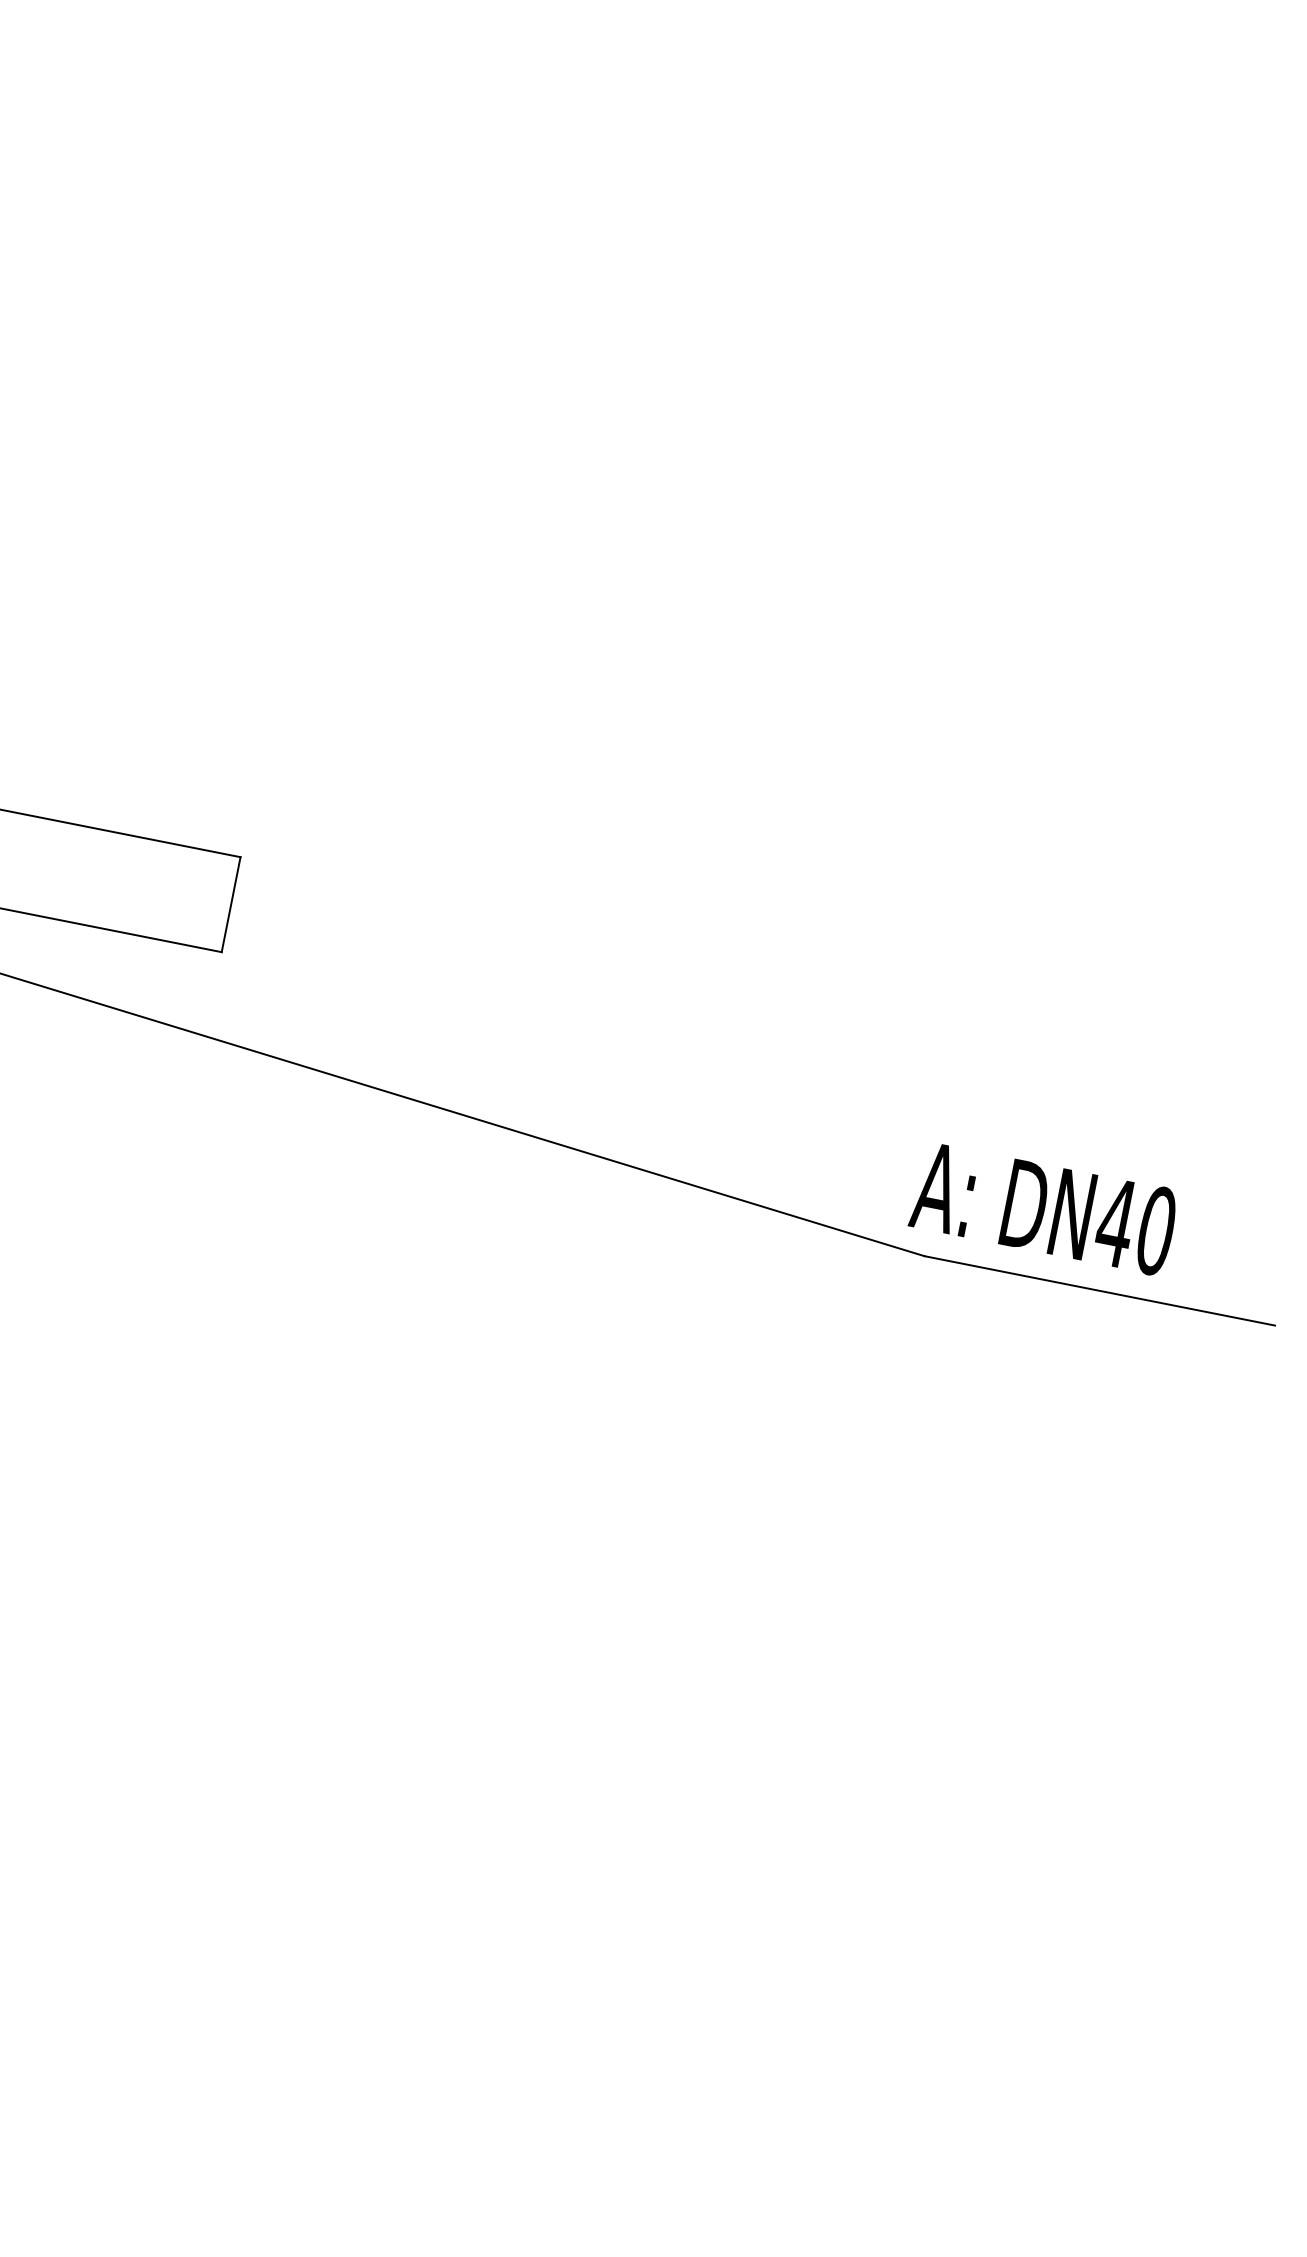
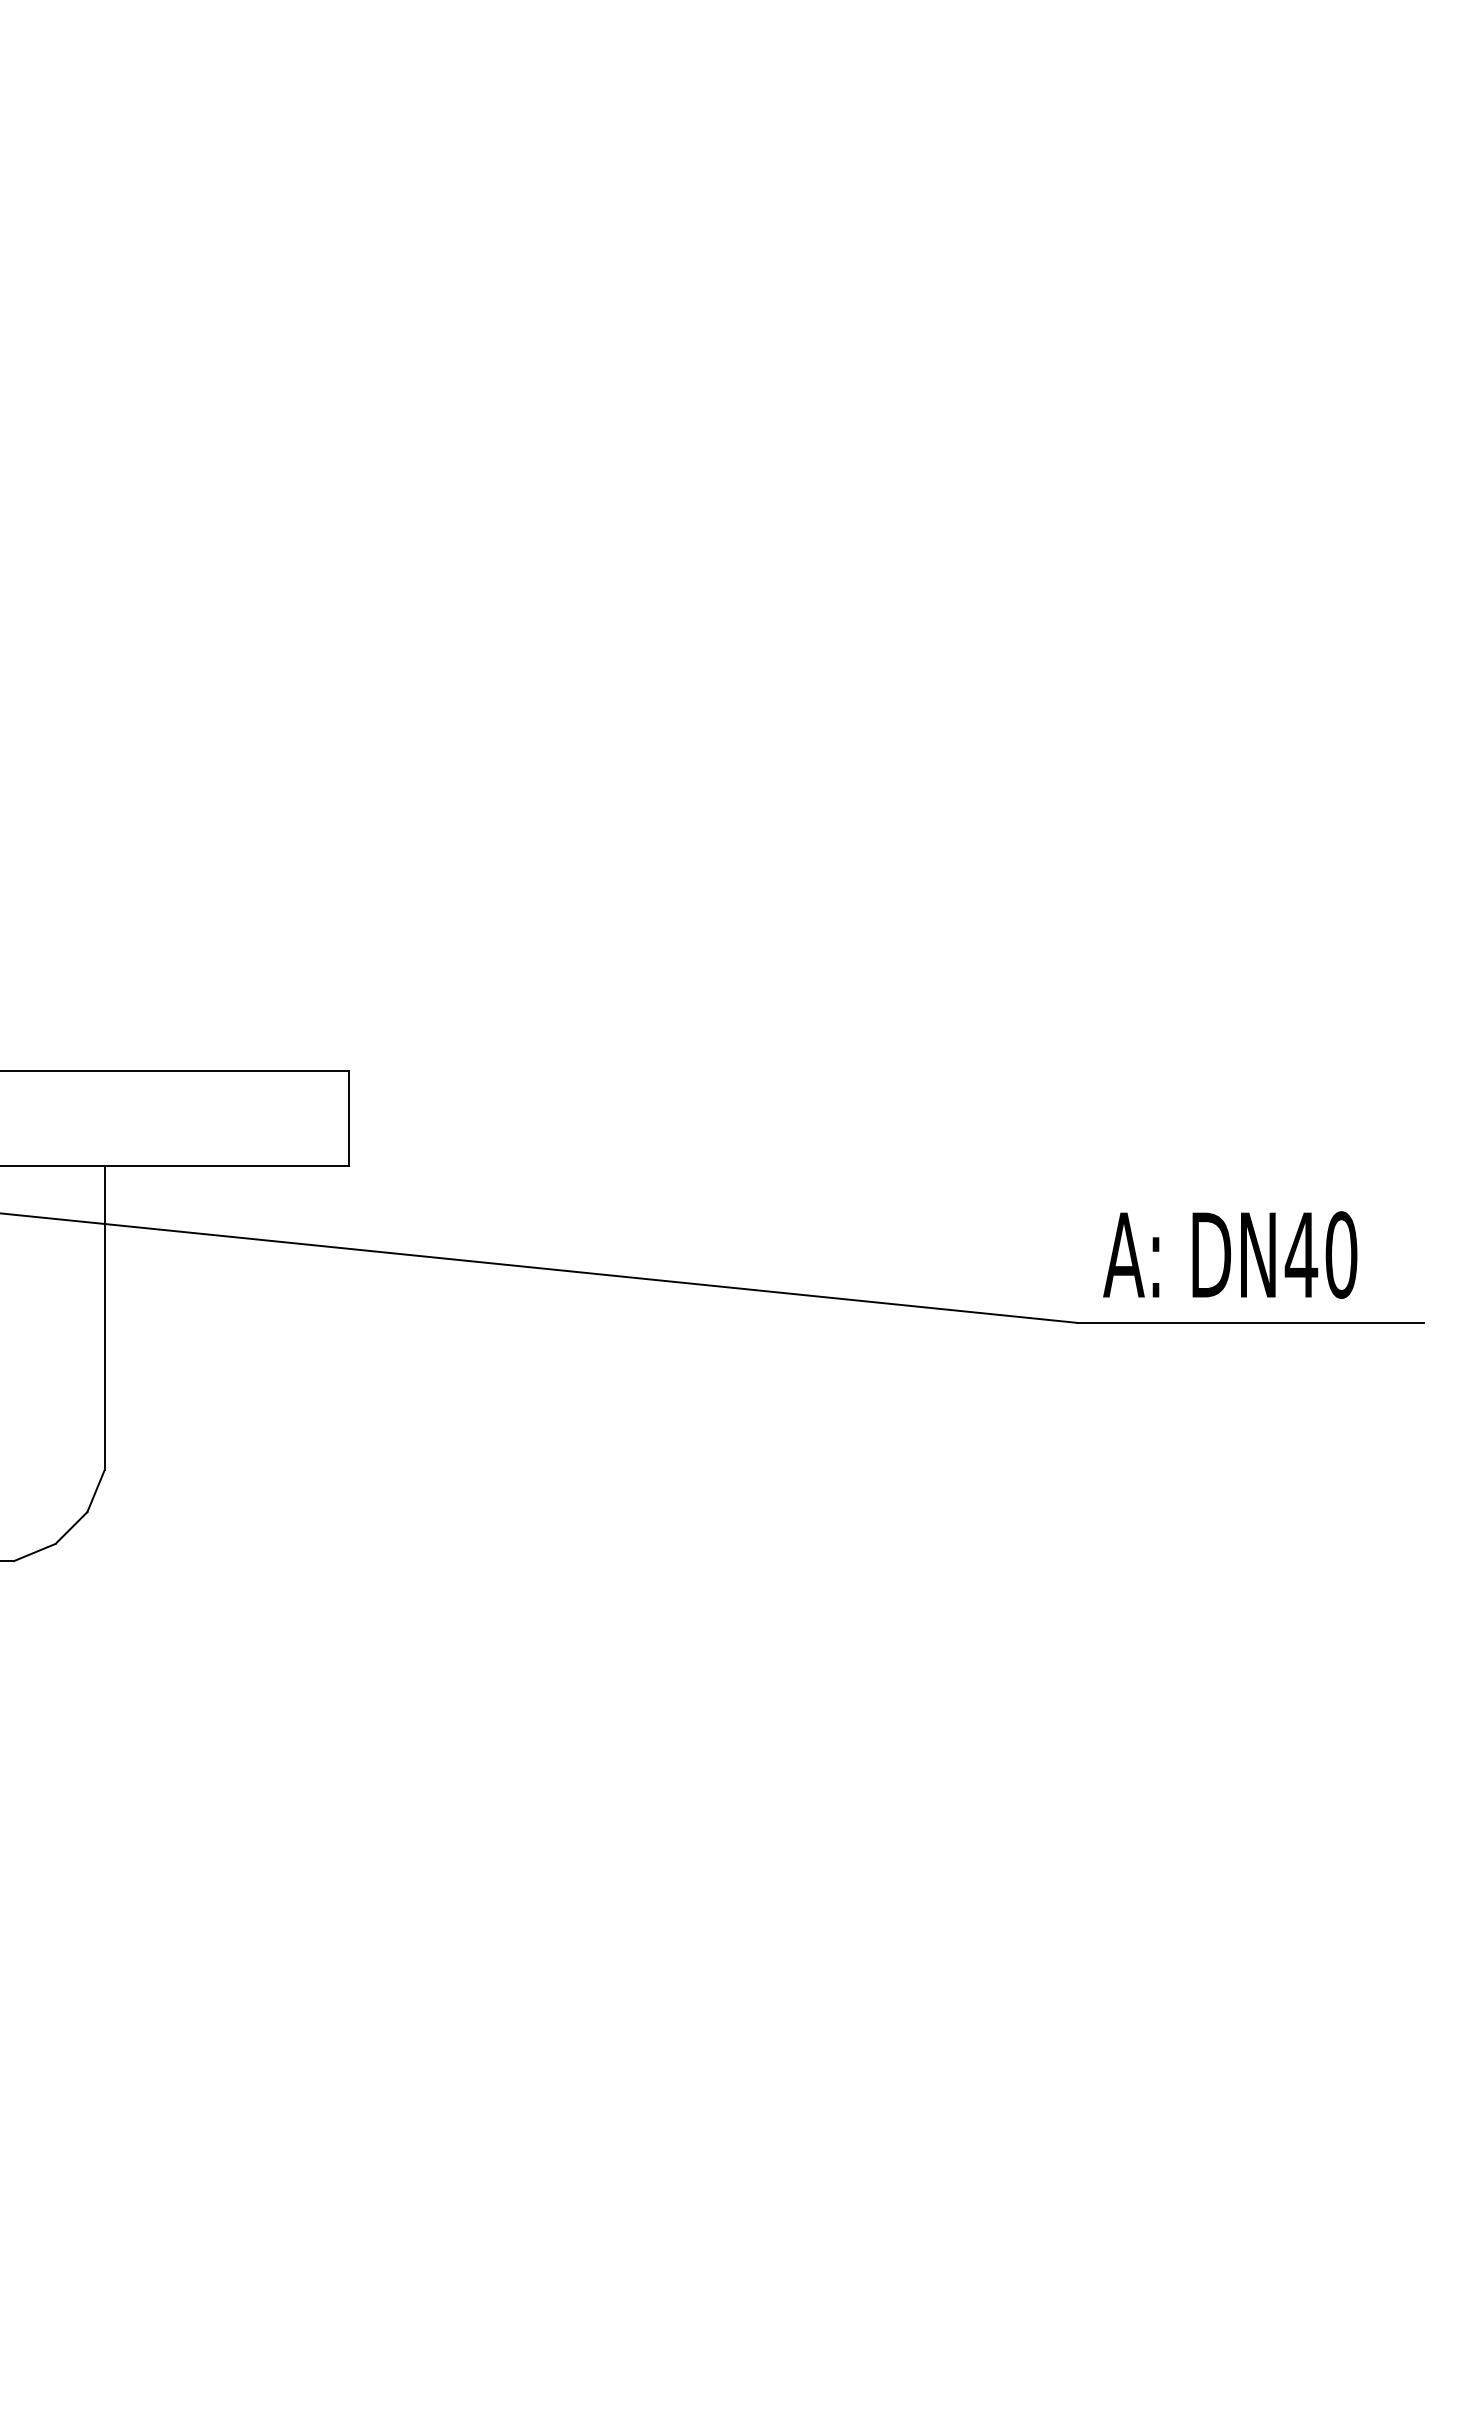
text: (1044, 1208) -> (1230, 1254), moved

